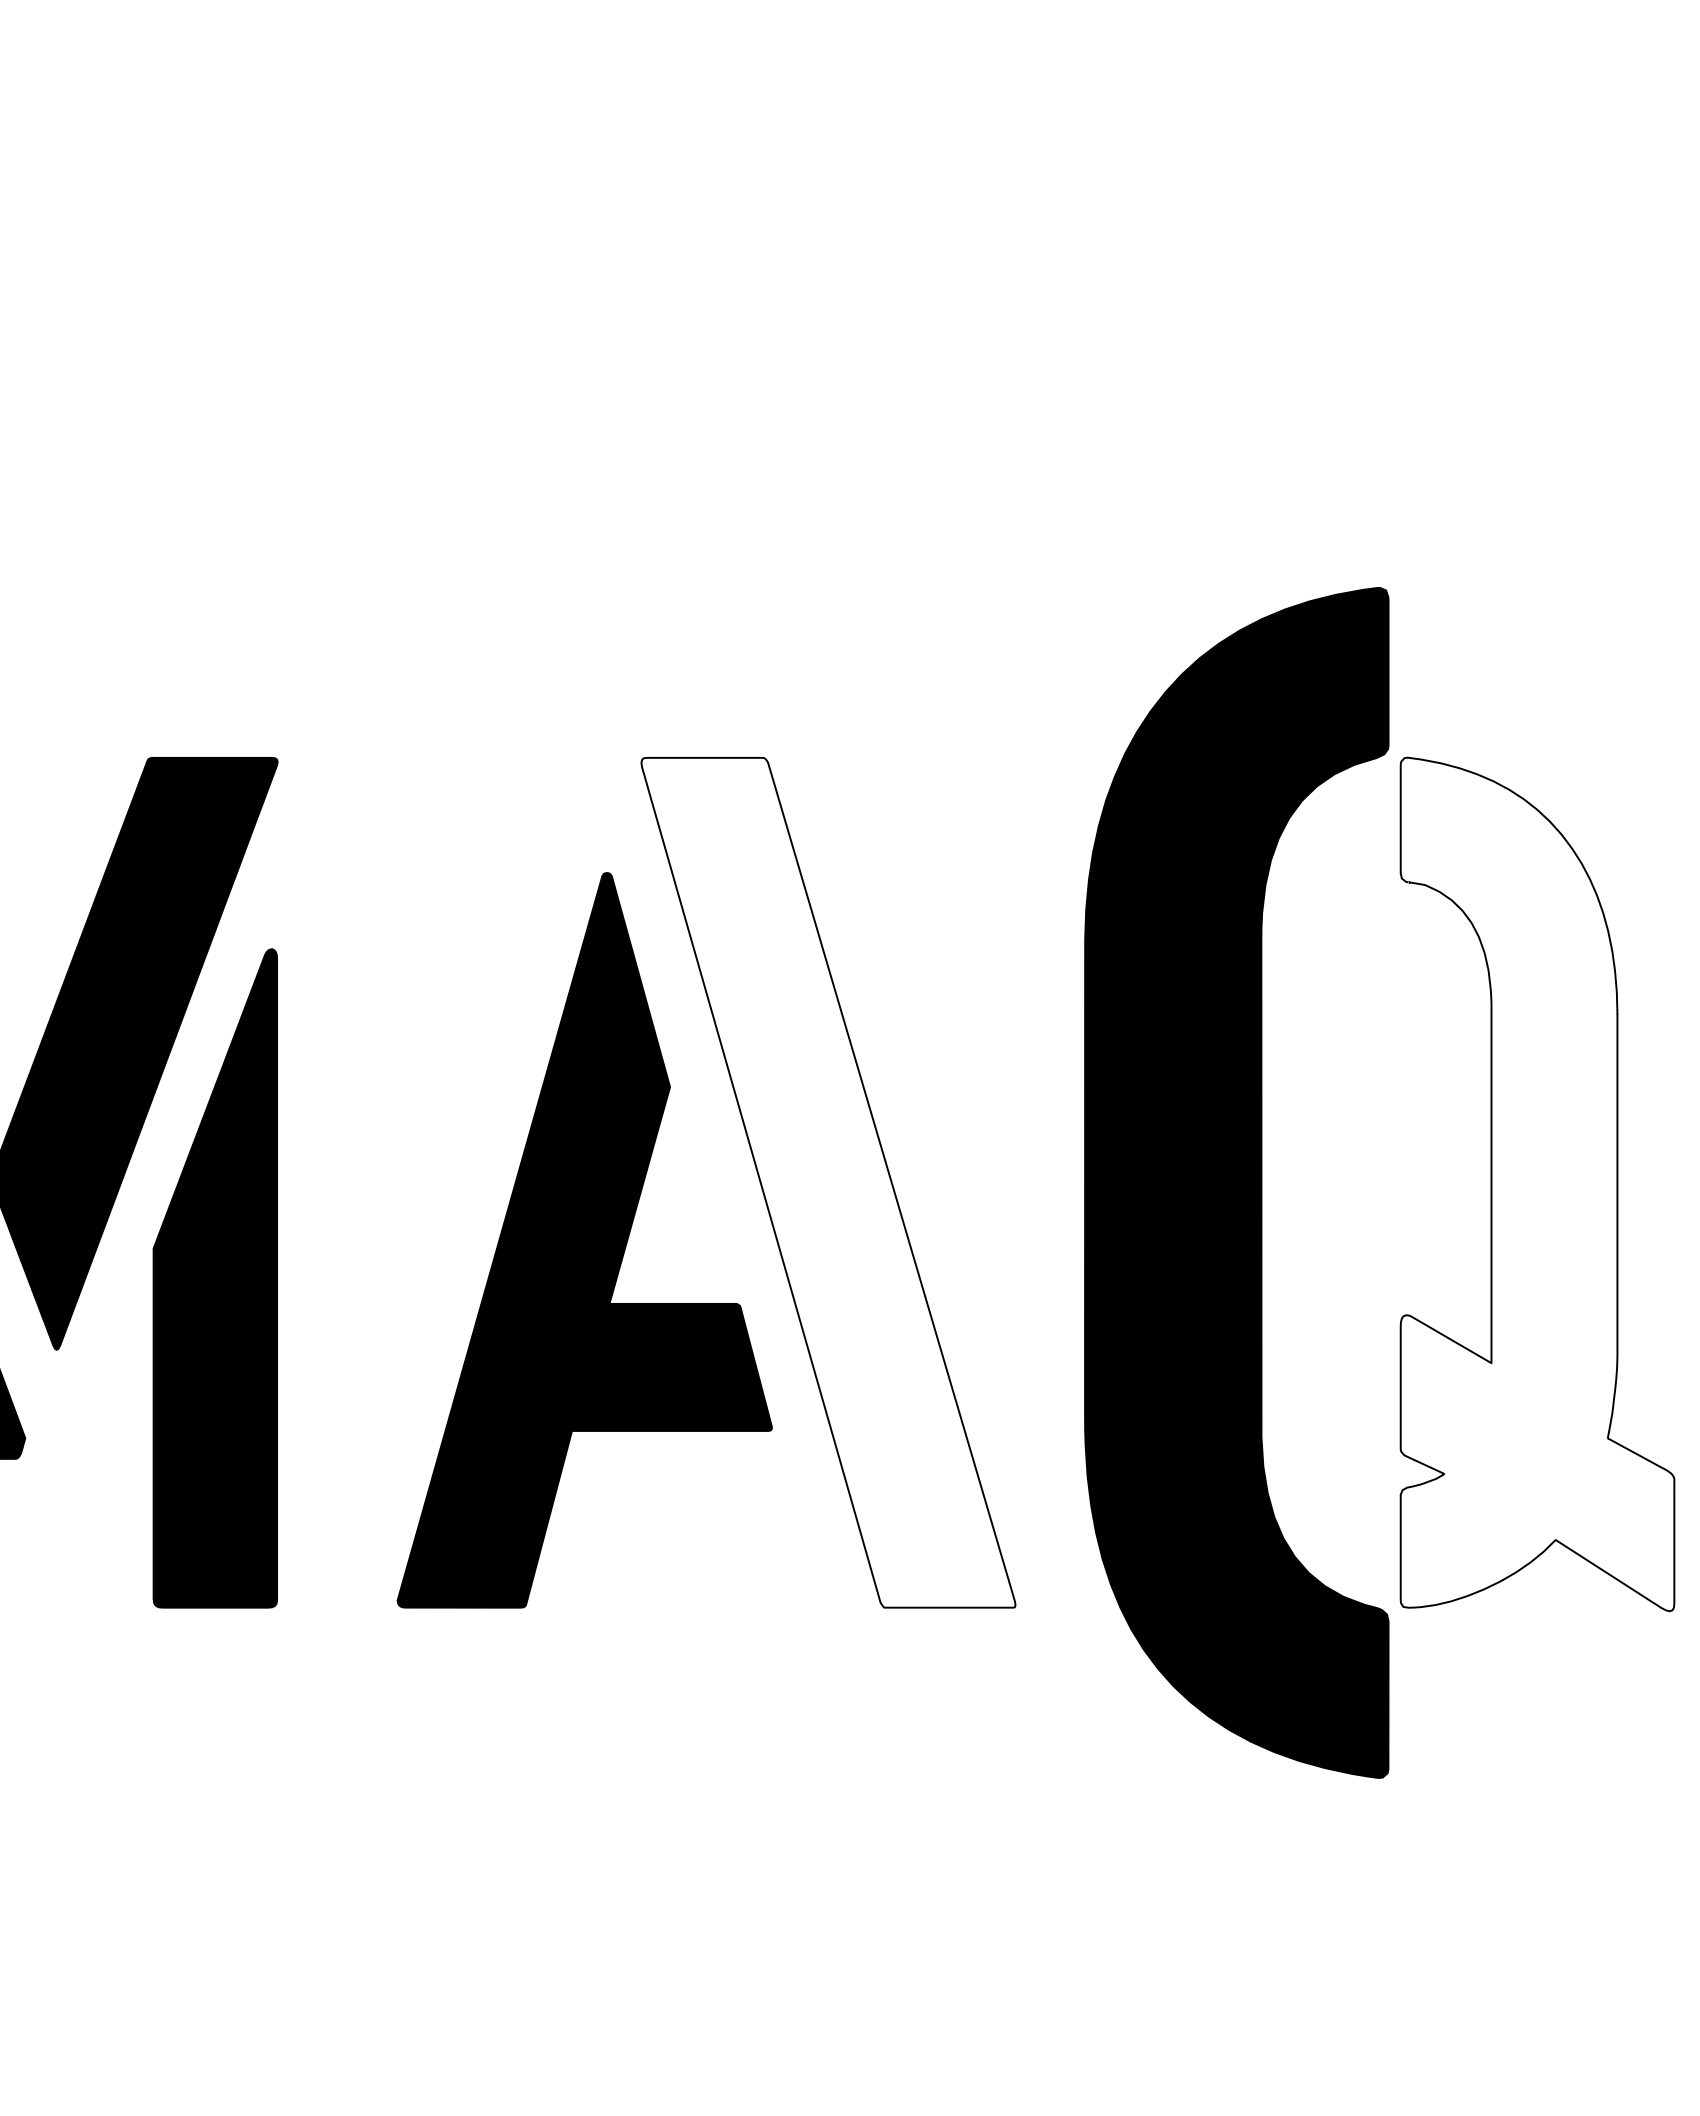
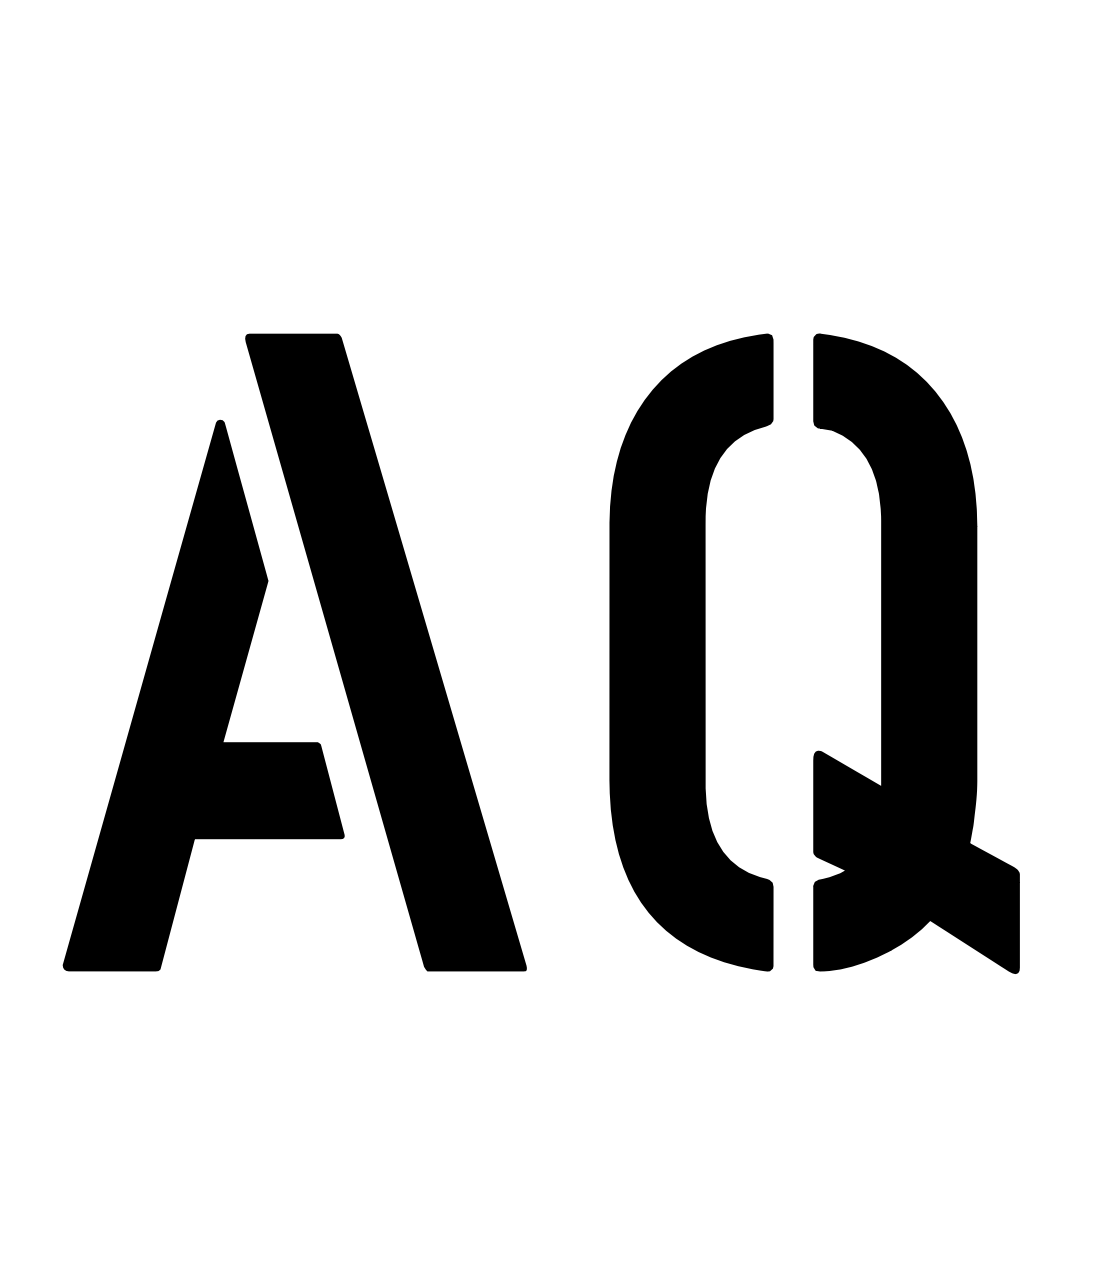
fill: (828, 1182) -> (386, 652), added
part: (1236, 1182) -> (691, 652), size x0.71
fill: (1537, 1184) -> (916, 653), added

